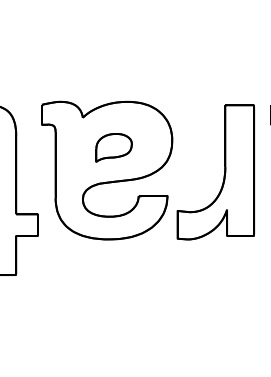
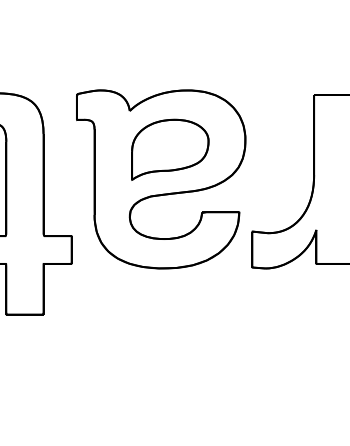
part: (113, 147) -> (169, 149), size x1.67

